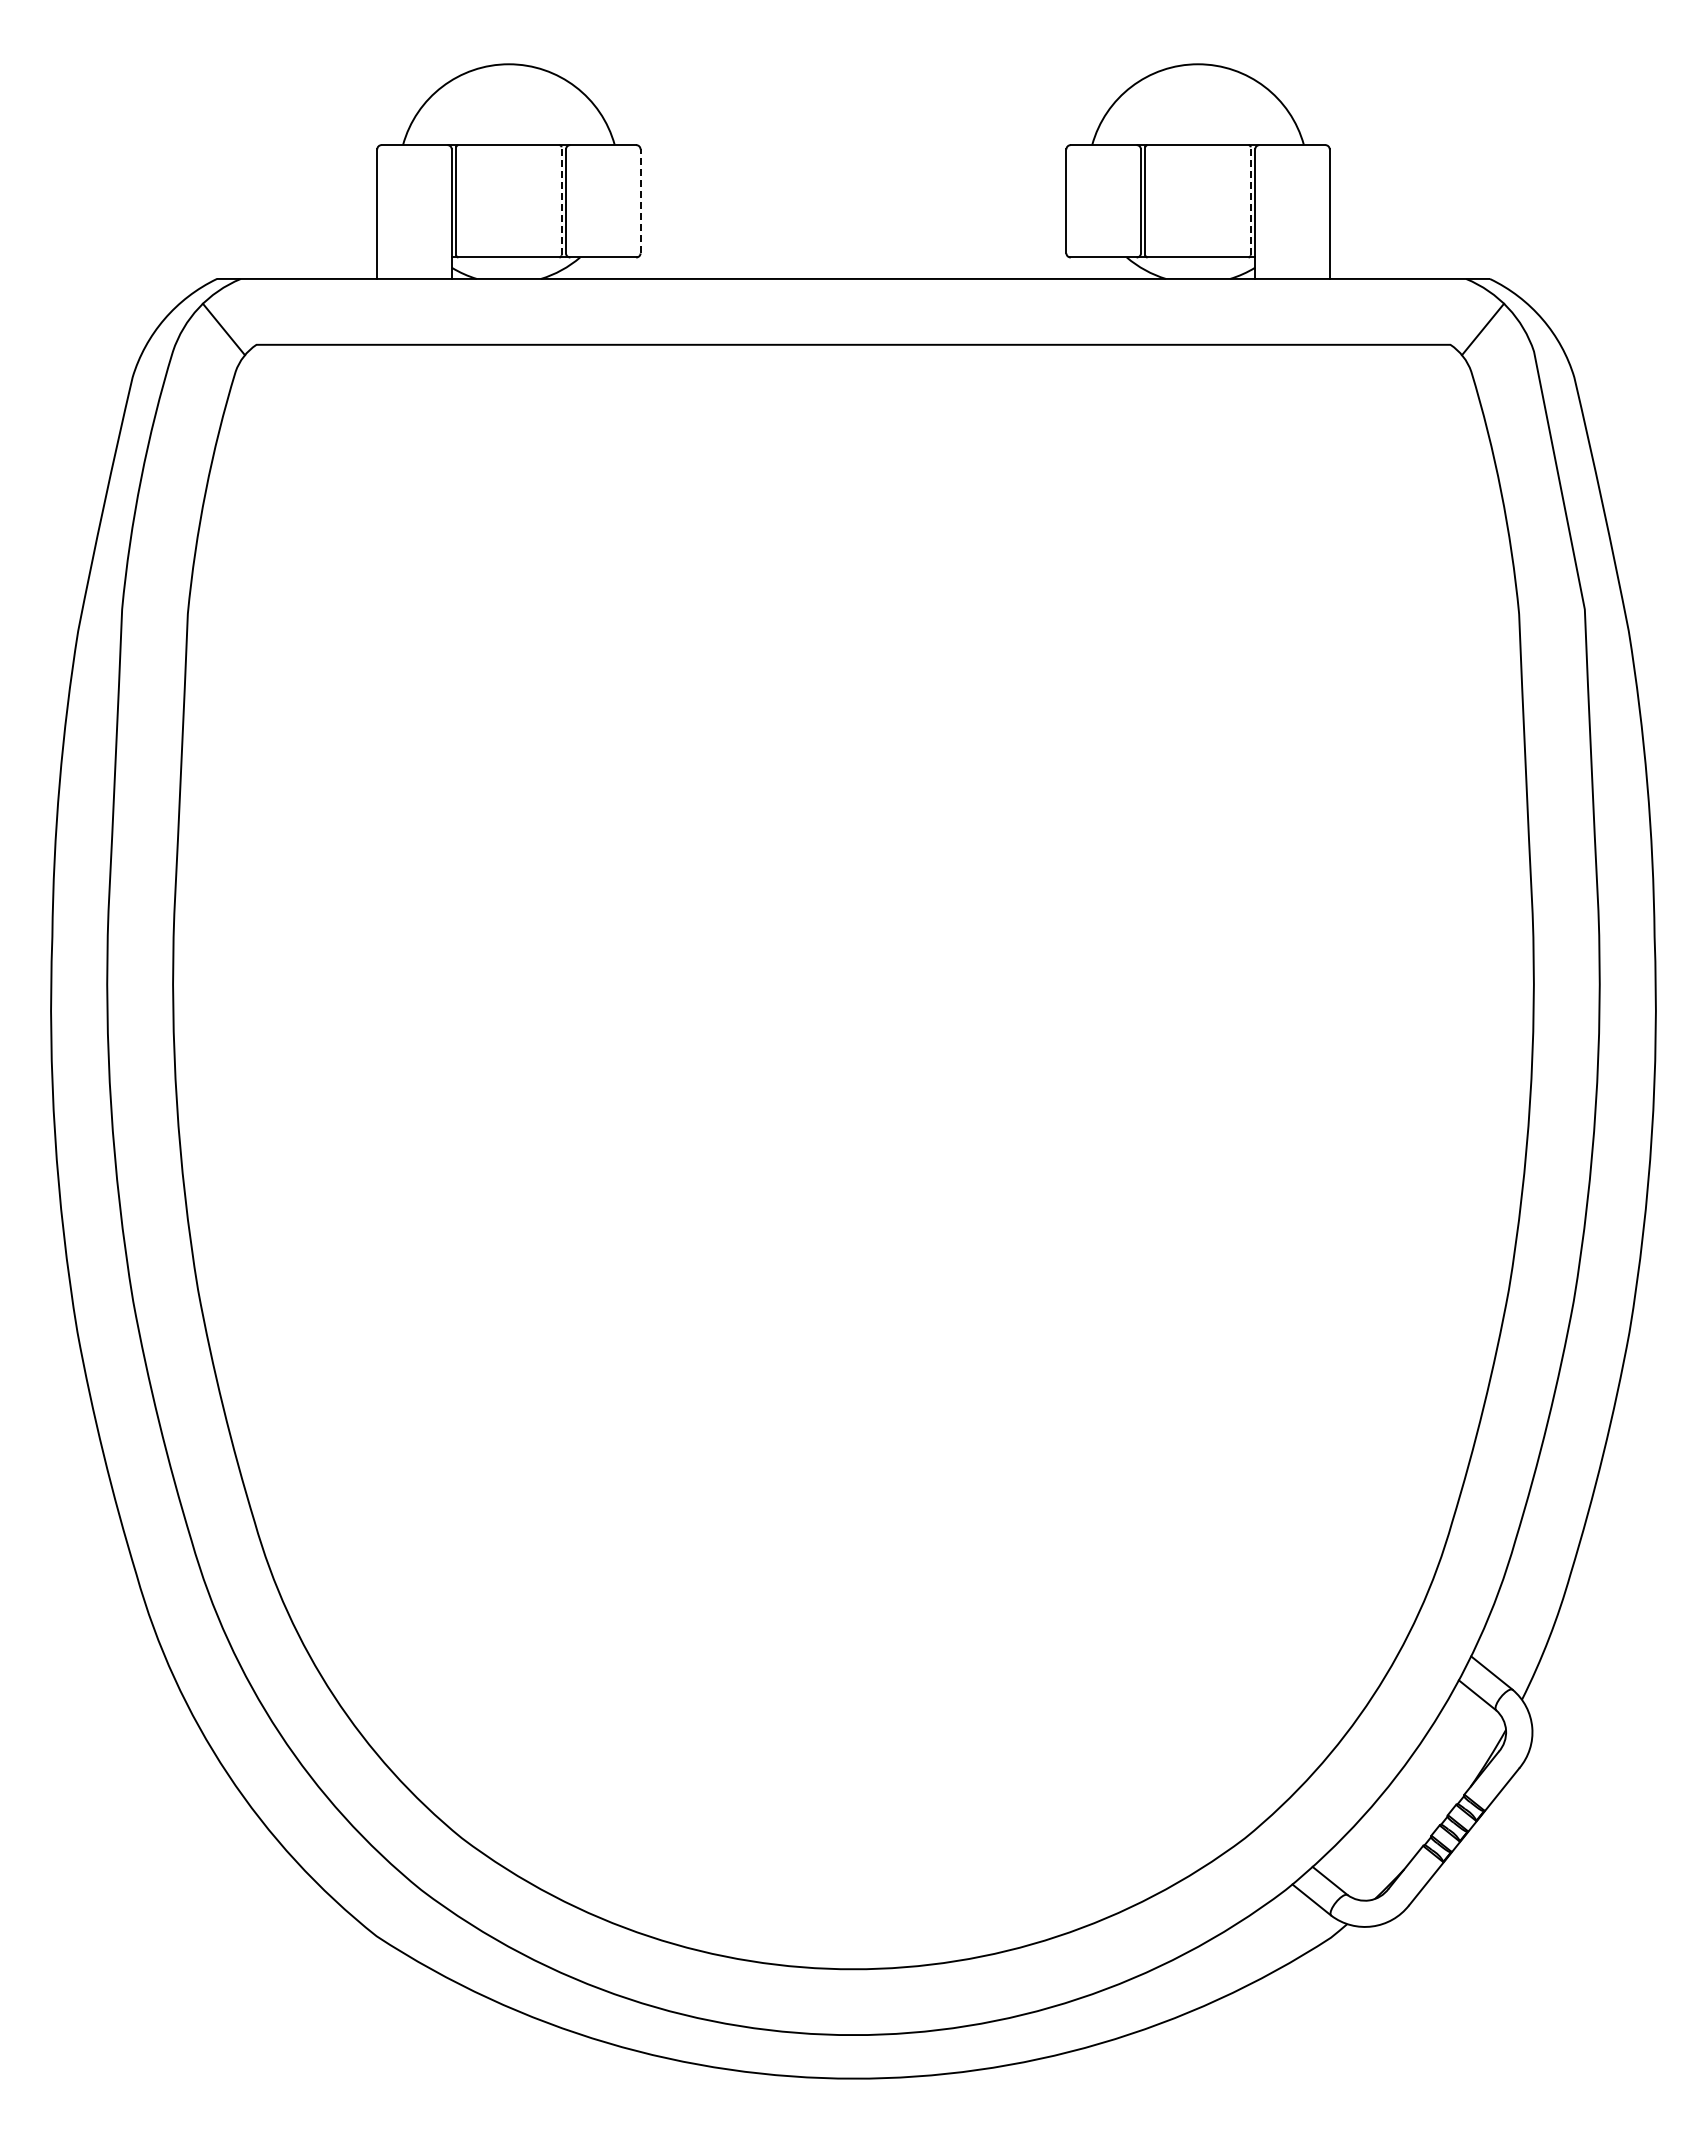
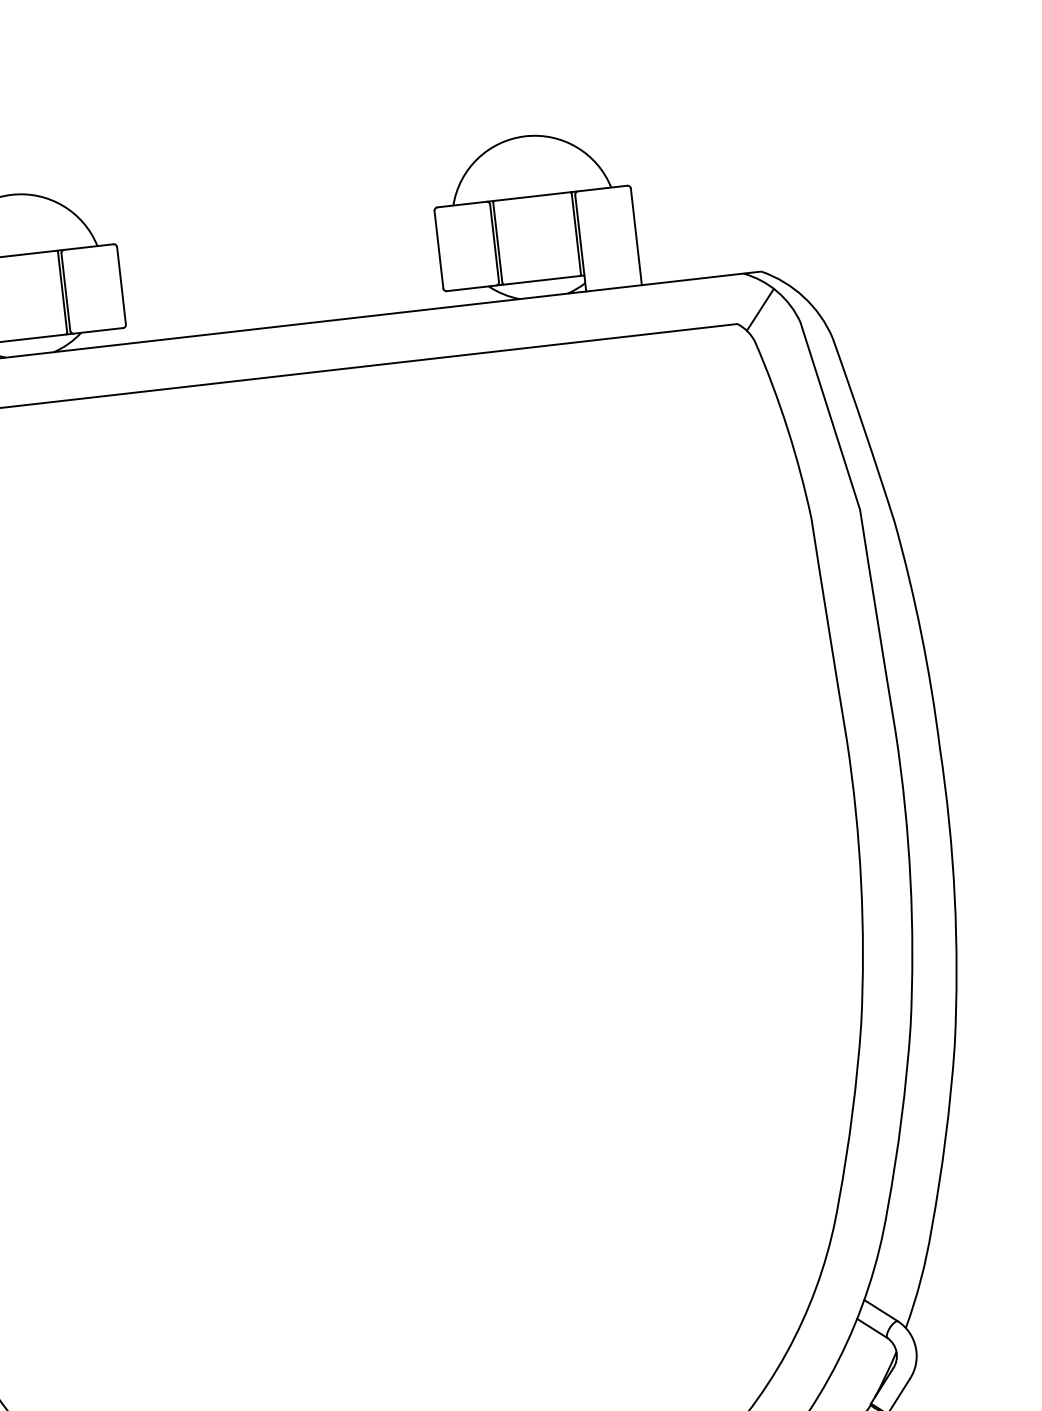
line: (561, 201) -> (62, 292), dashed -> solid
line: (640, 201) -> (121, 285), dashed -> solid
line: (1250, 201) -> (576, 234), dashed -> solid

